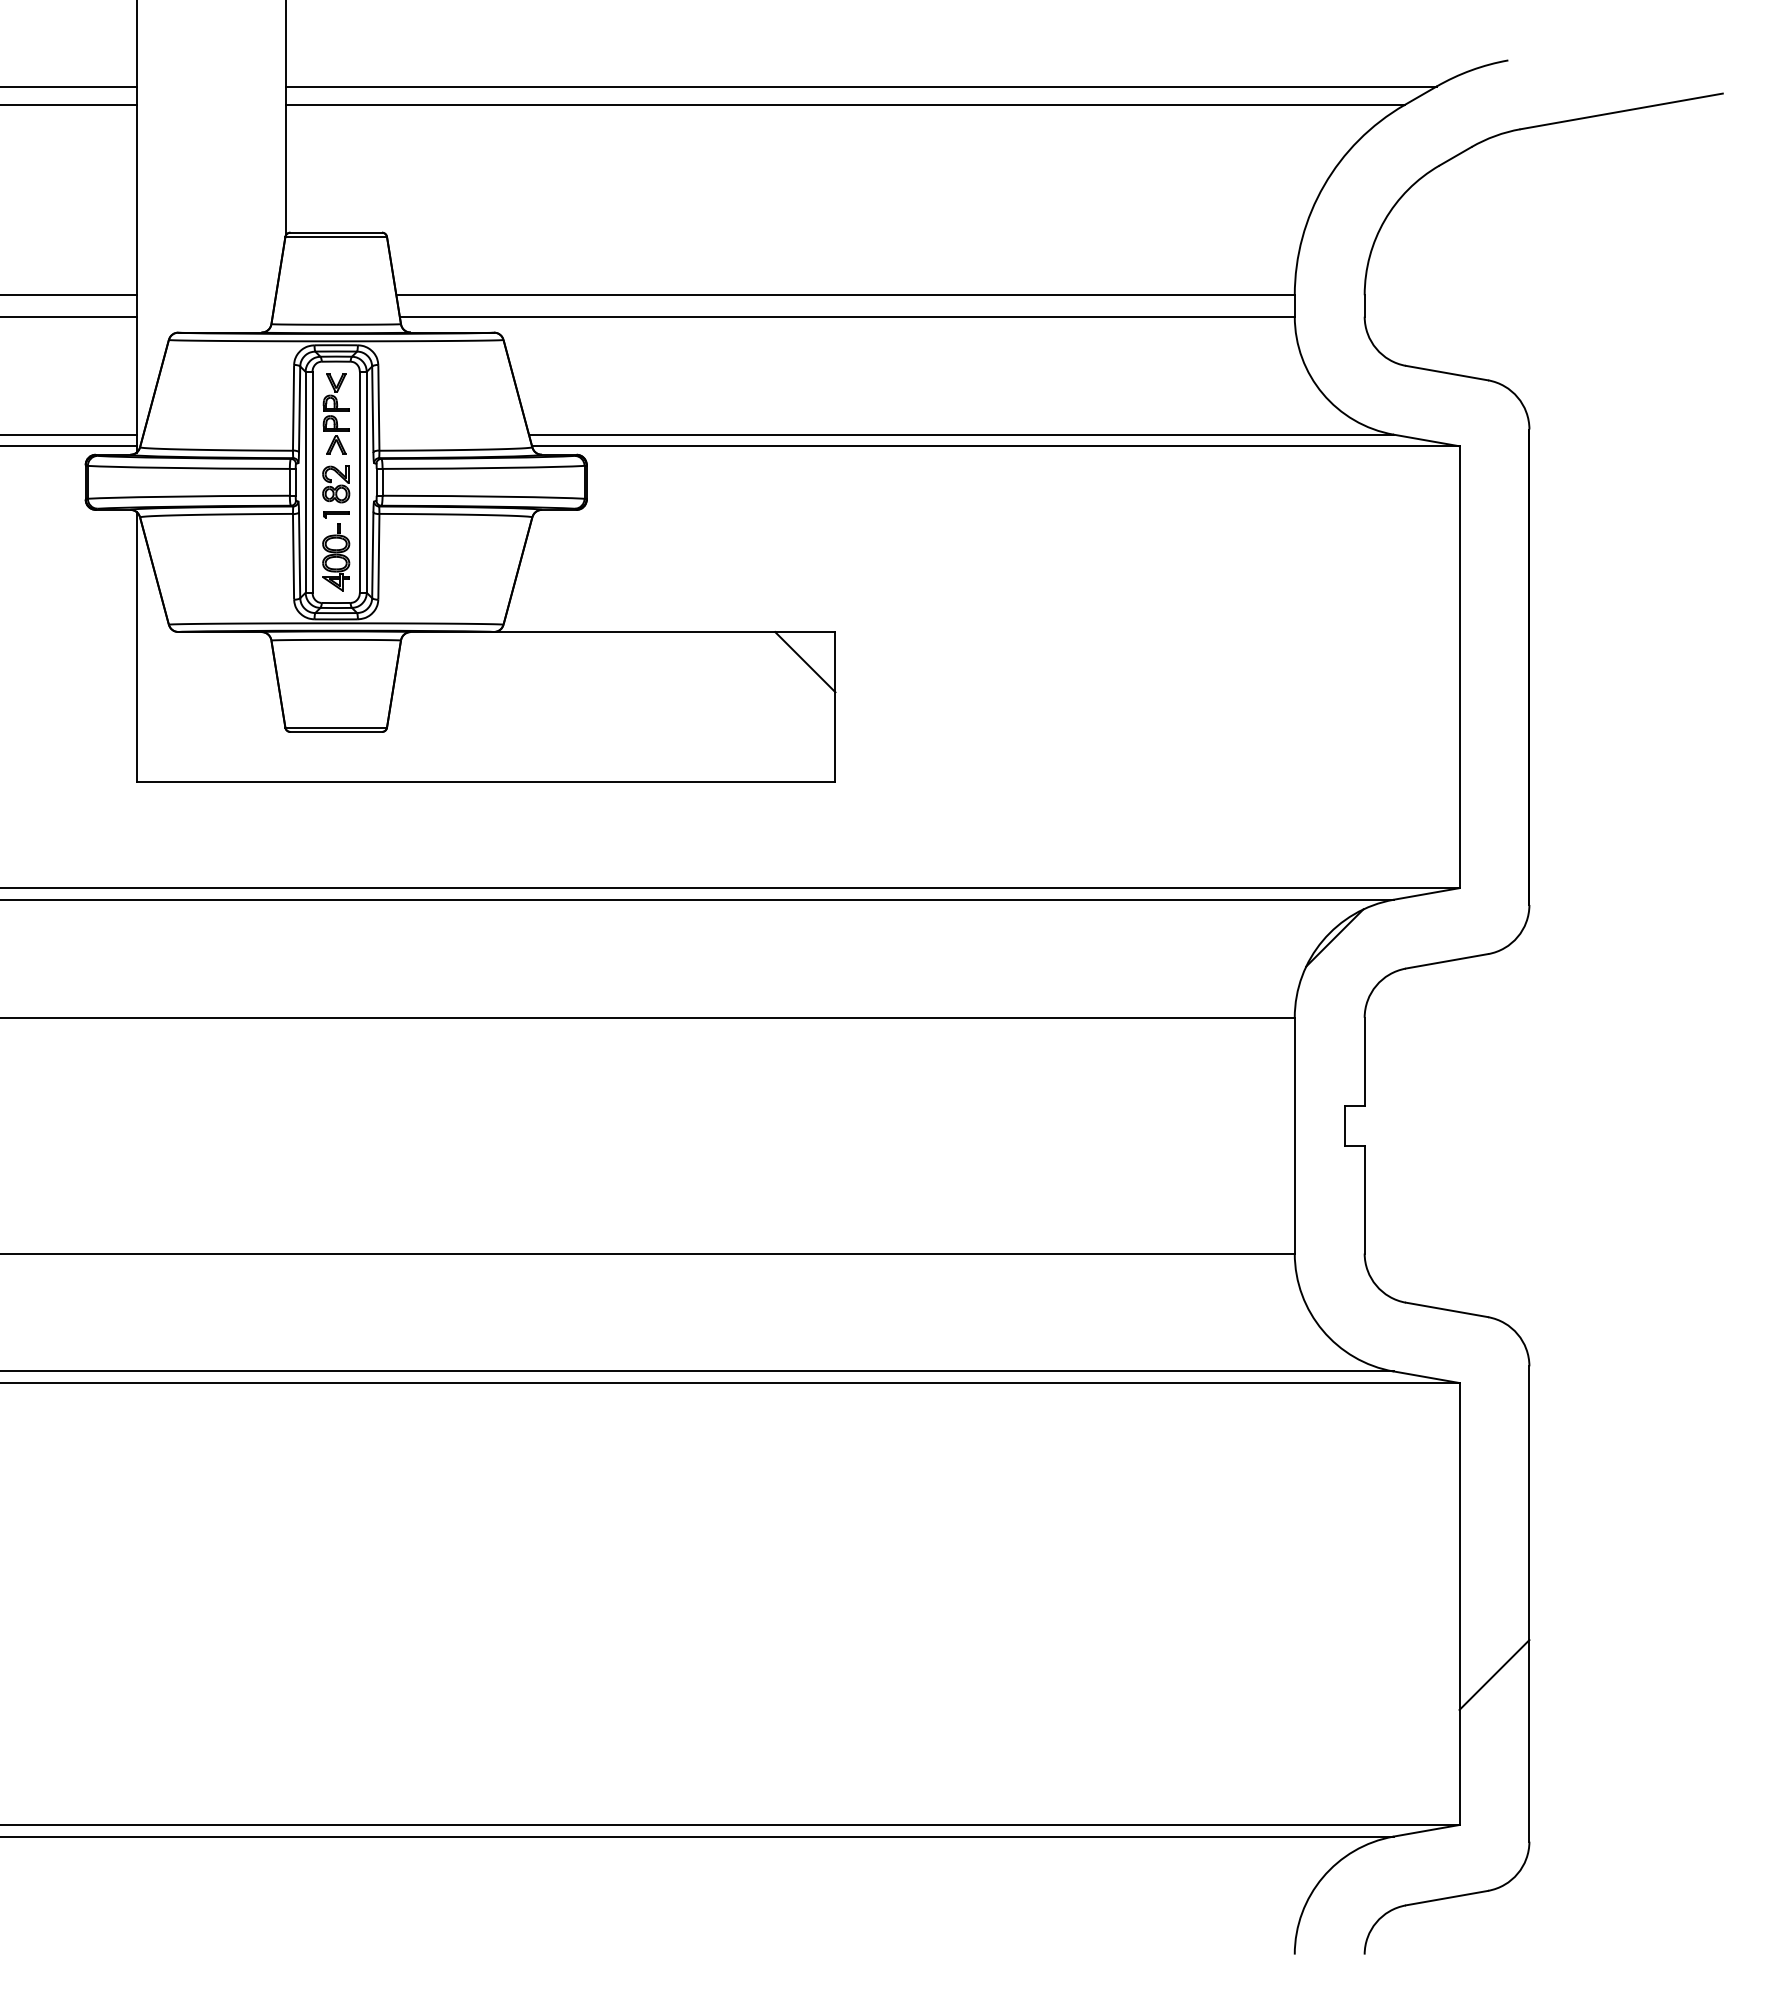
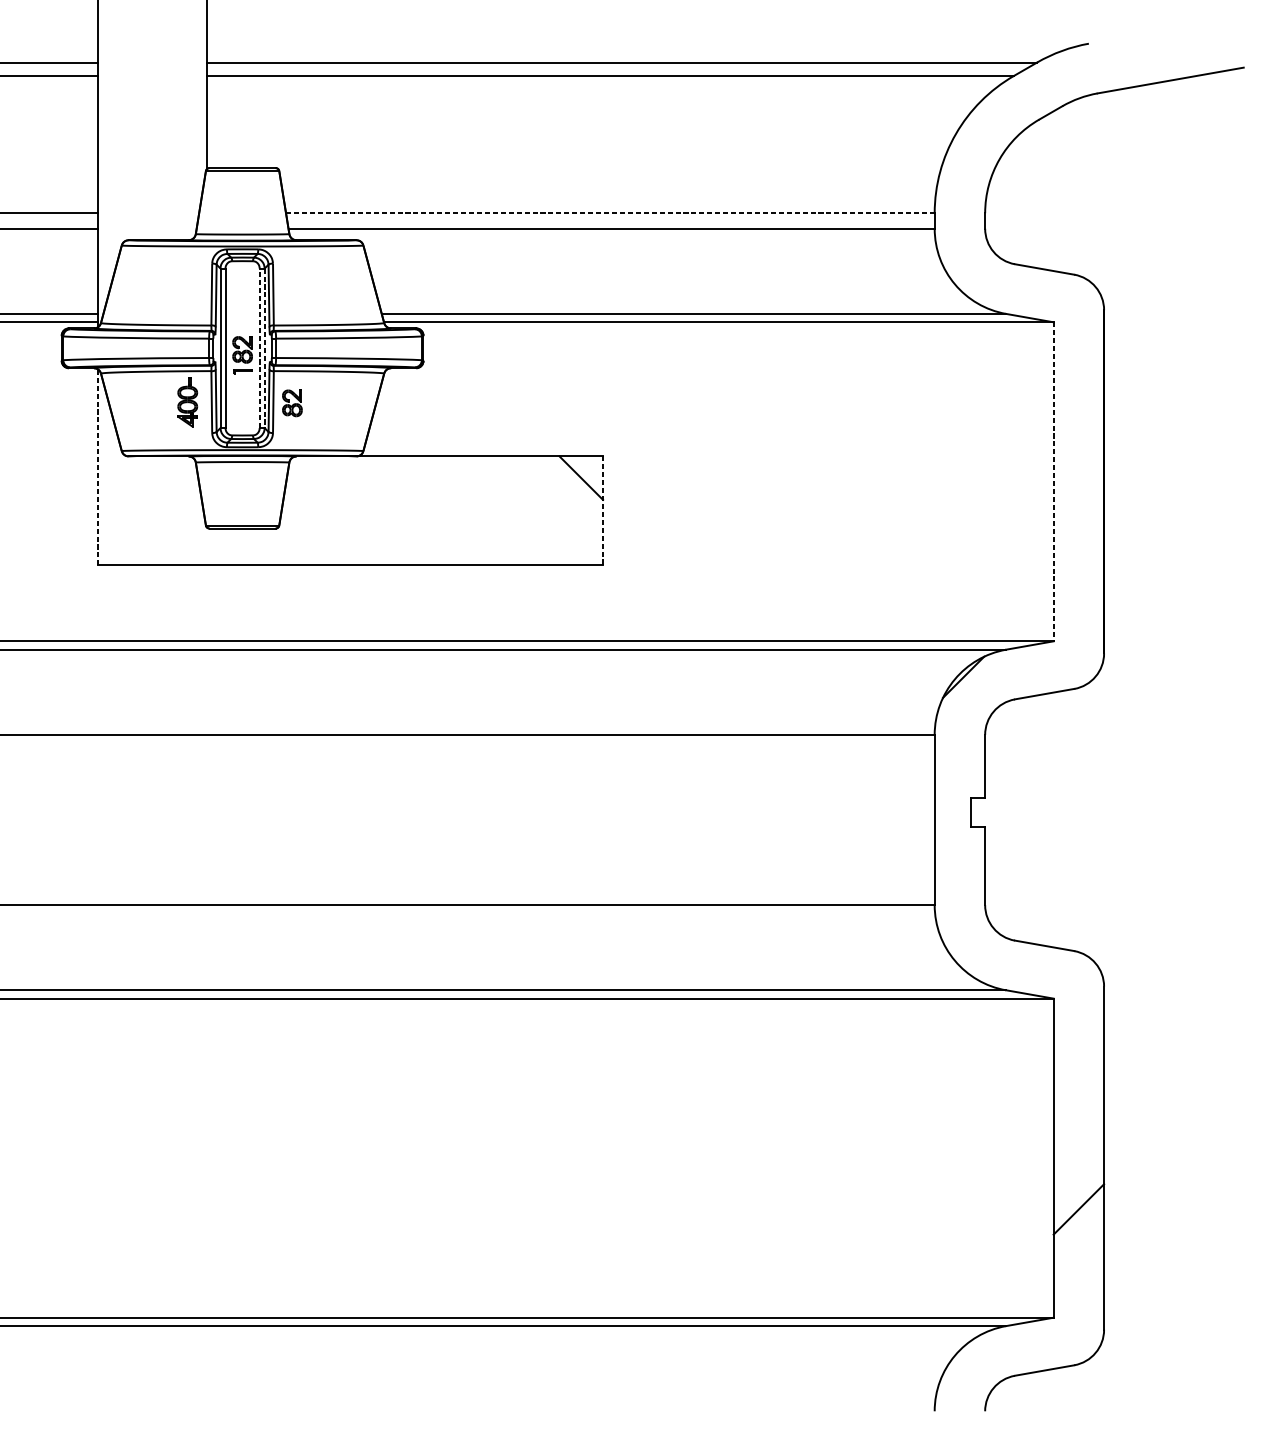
line: (846, 295) -> (611, 213), solid -> dashed
part: (335, 413) -> (242, 298), removed
line: (359, 481) -> (259, 347), solid -> dashed
line: (366, 482) -> (264, 348), solid -> dashed
part: (336, 557) -> (187, 402), moved
part: (405, 558) -> (292, 403), added
line: (136, 646) -> (98, 466), solid -> dashed
line: (1459, 667) -> (1053, 482), solid -> dashed
line: (835, 706) -> (603, 510), solid -> dashed

